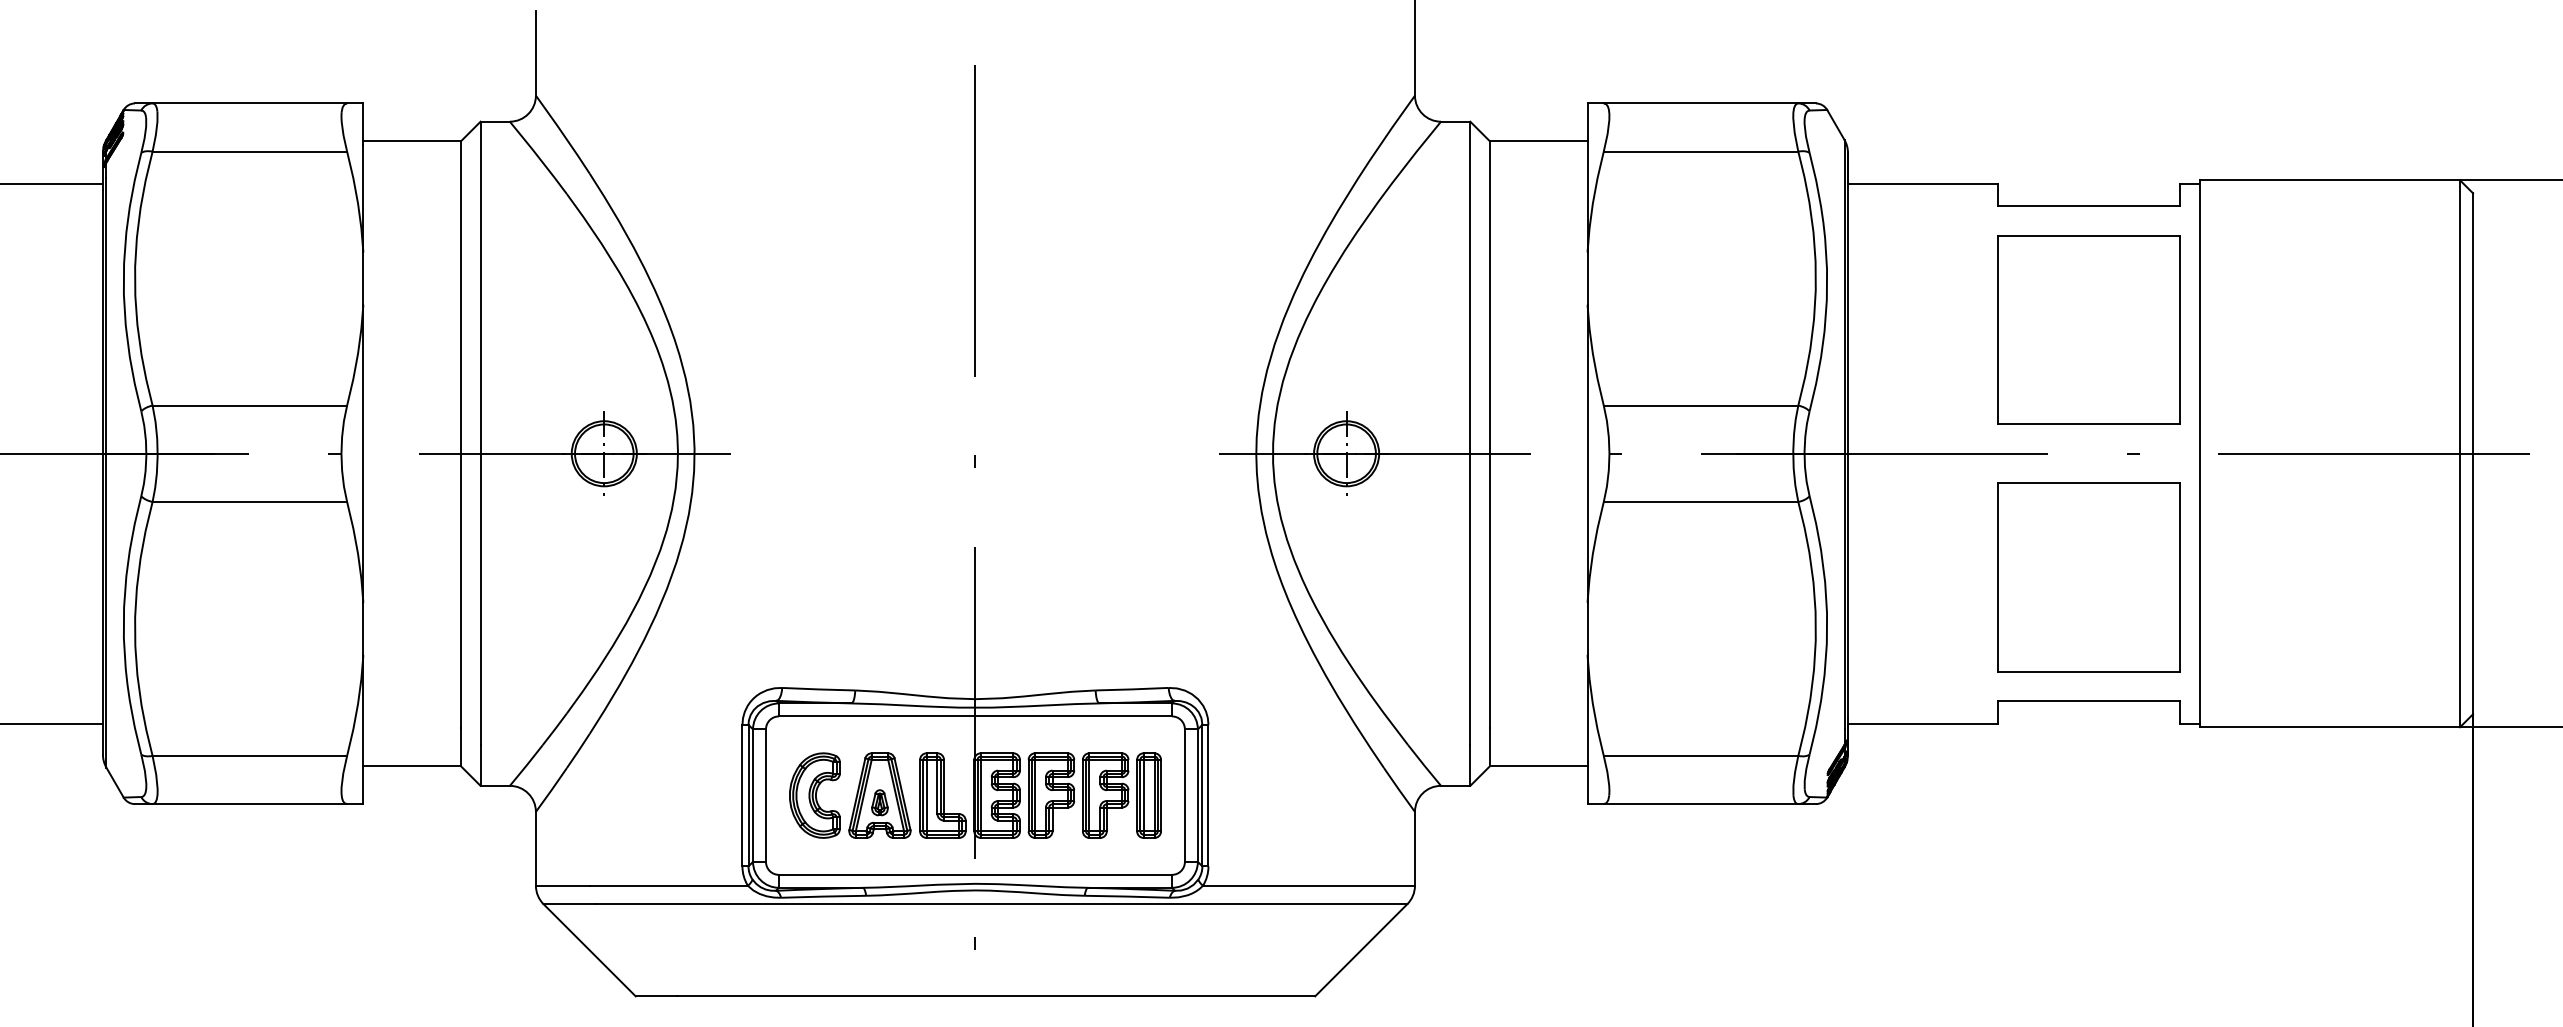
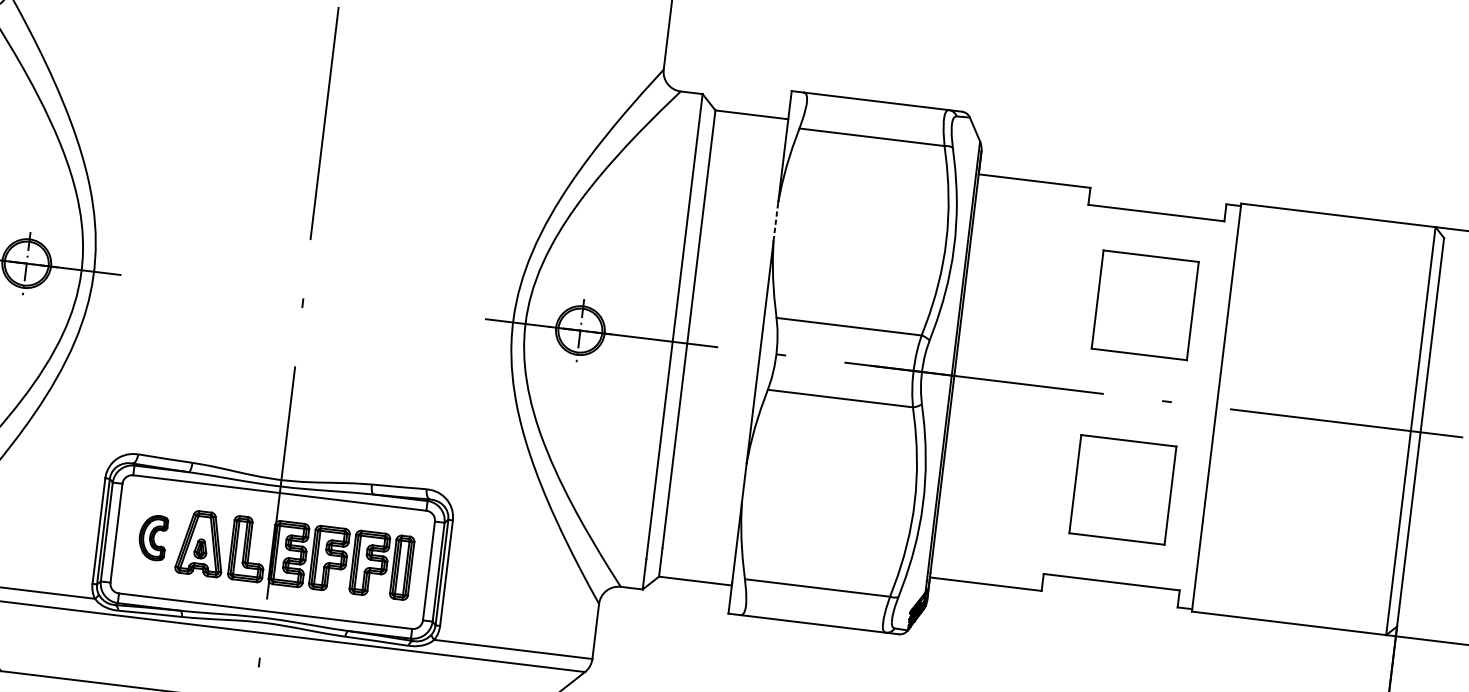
line: (1587, 278) -> (775, 221), solid -> dashed
part: (2088, 329) -> (1144, 304), size x0.7
part: (2088, 577) -> (1122, 489), size x0.7
part: (814, 795) -> (152, 537), size x0.7

